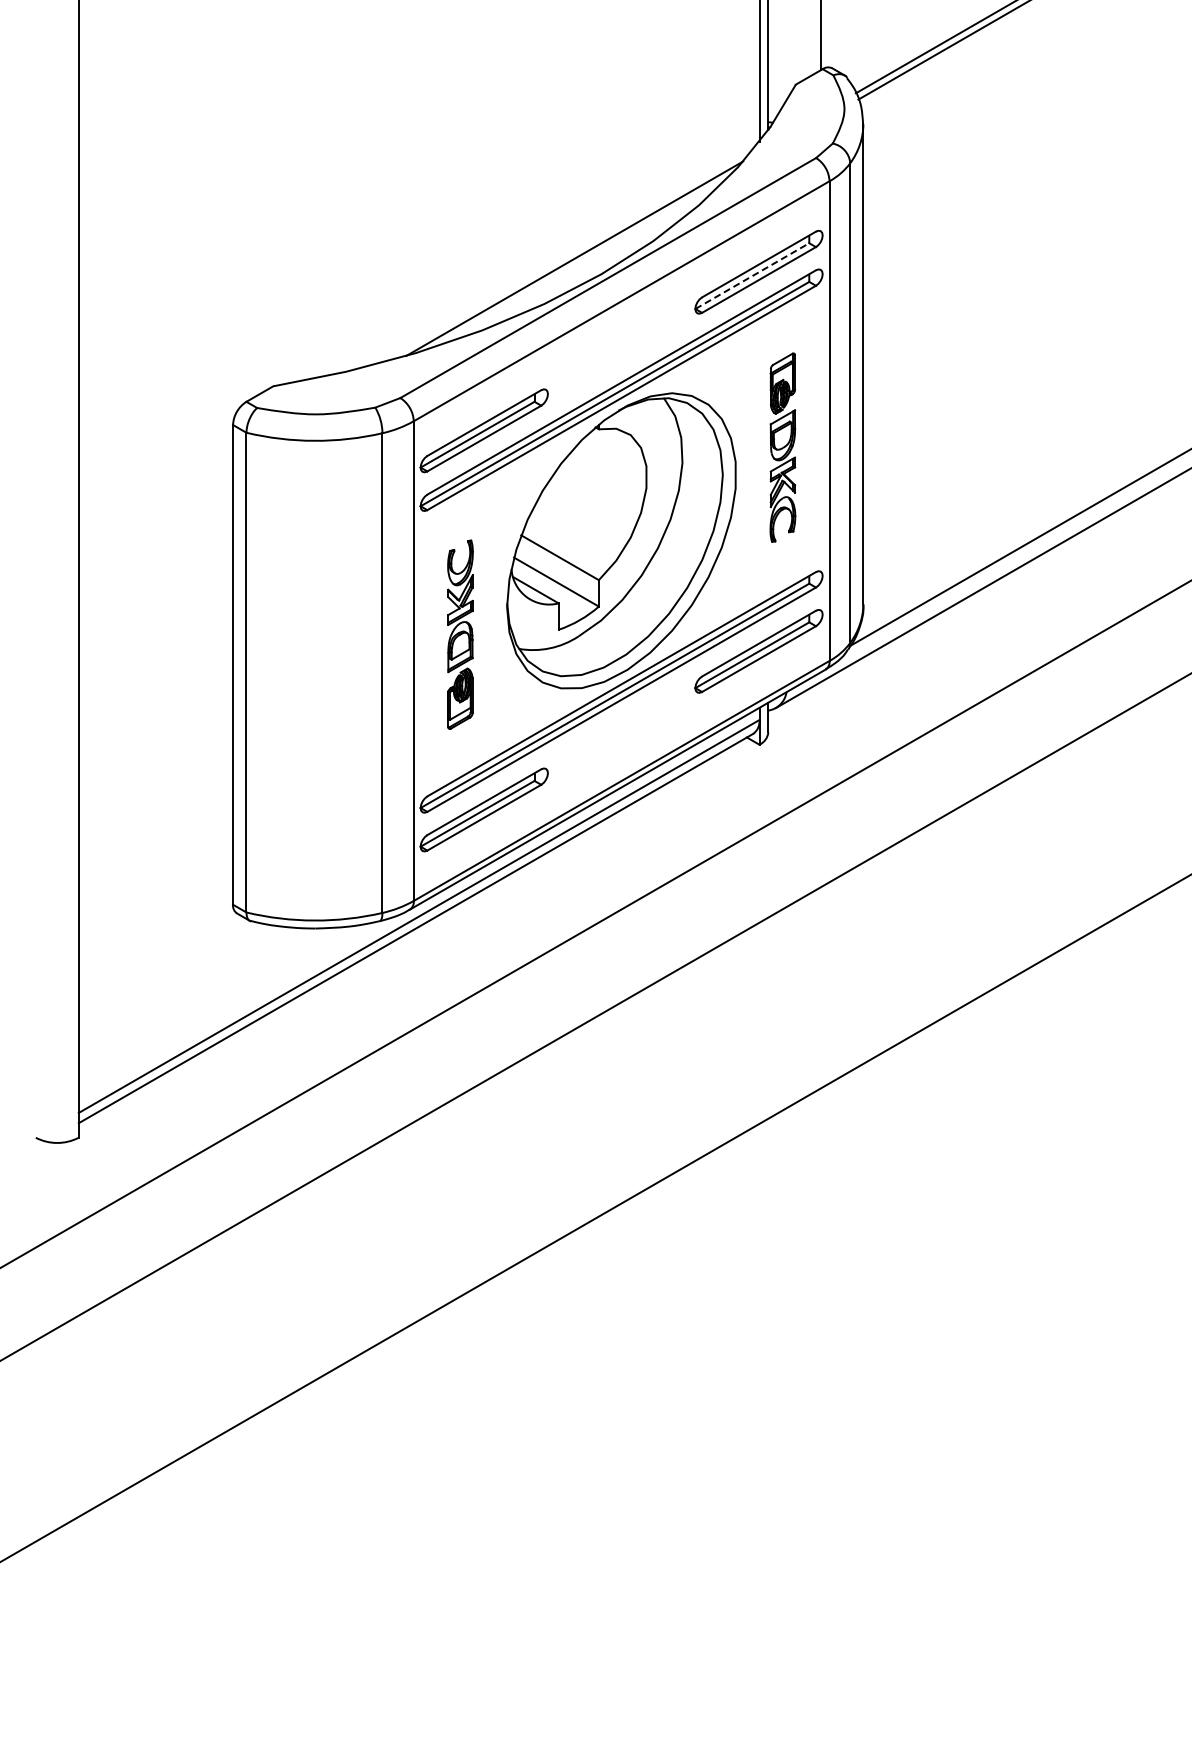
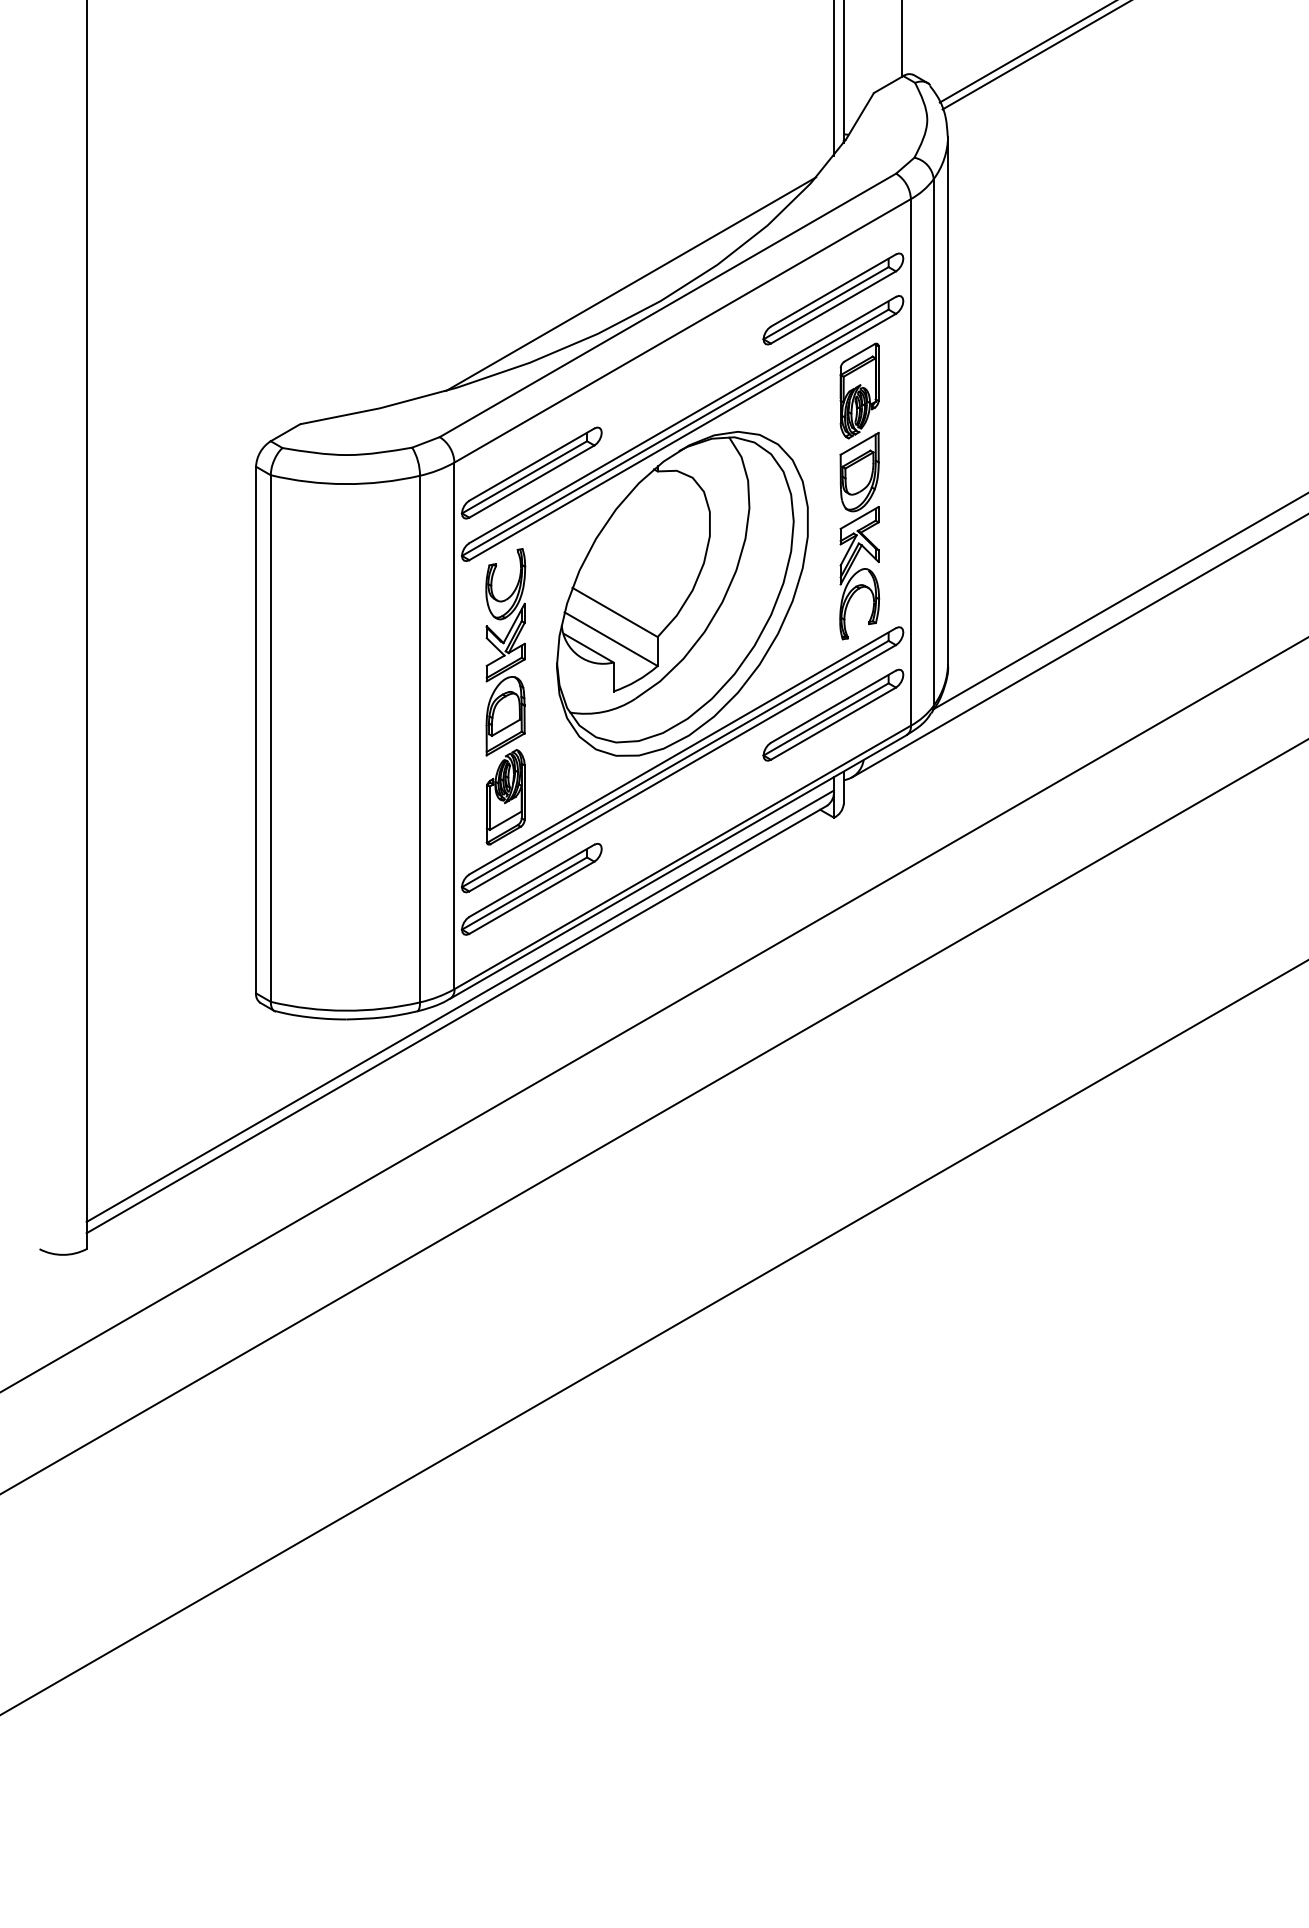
line: (752, 276) -> (826, 303), dashed -> solid
part: (782, 447) -> (859, 491), size x1.43
part: (460, 634) -> (505, 696), size x1.43

